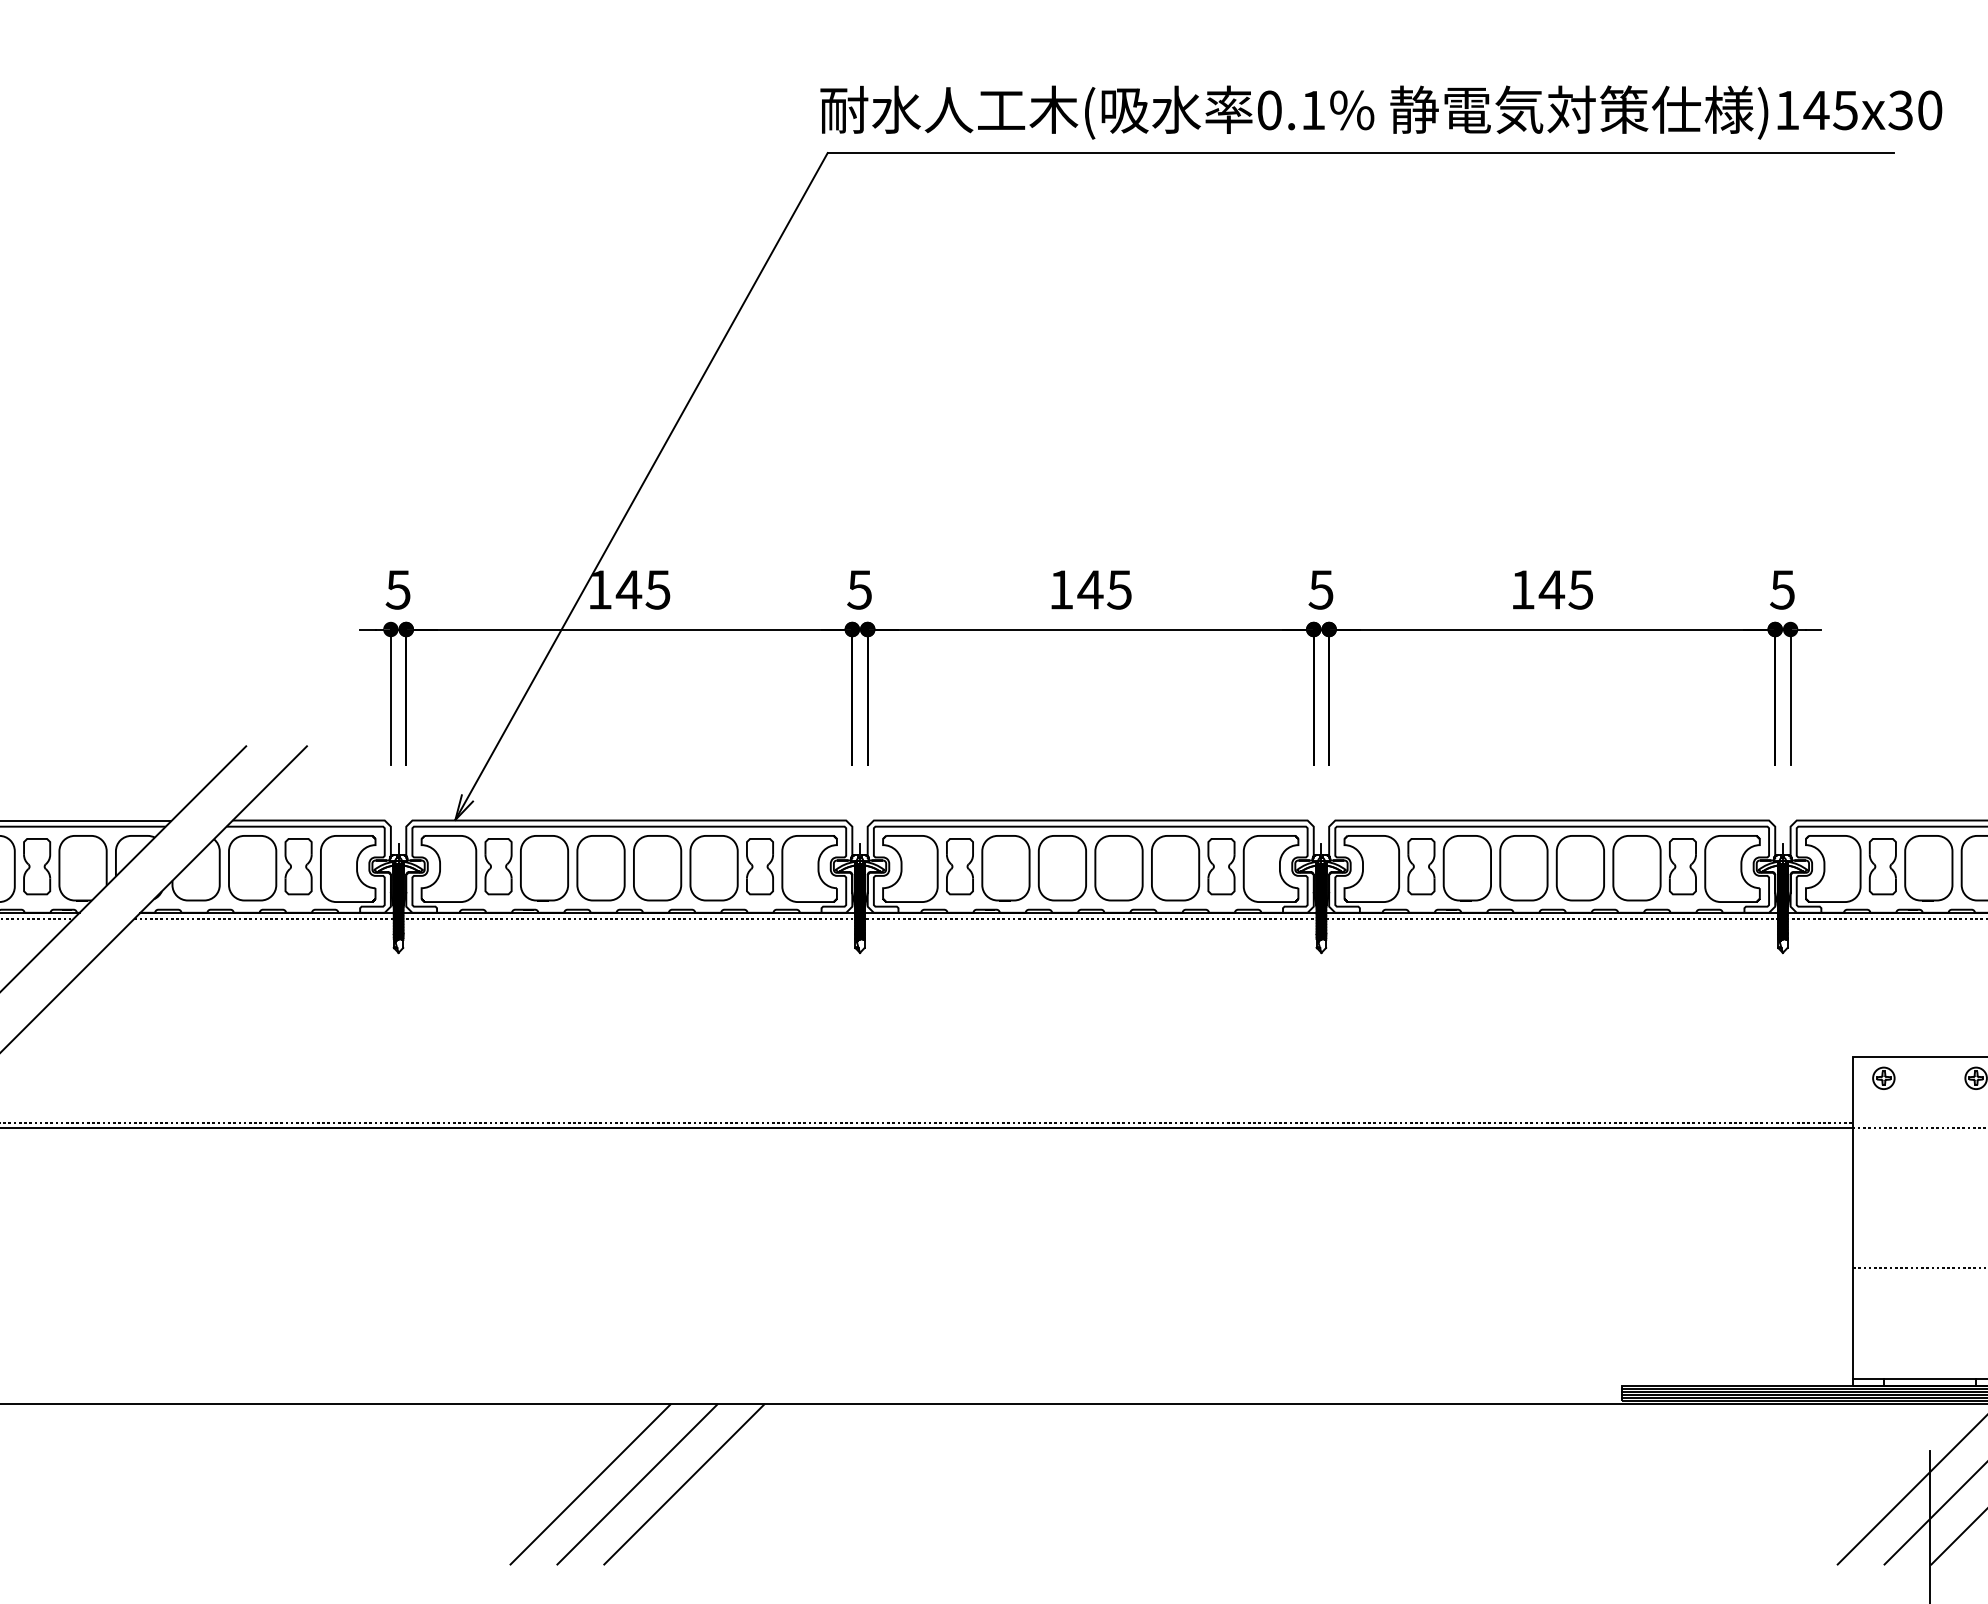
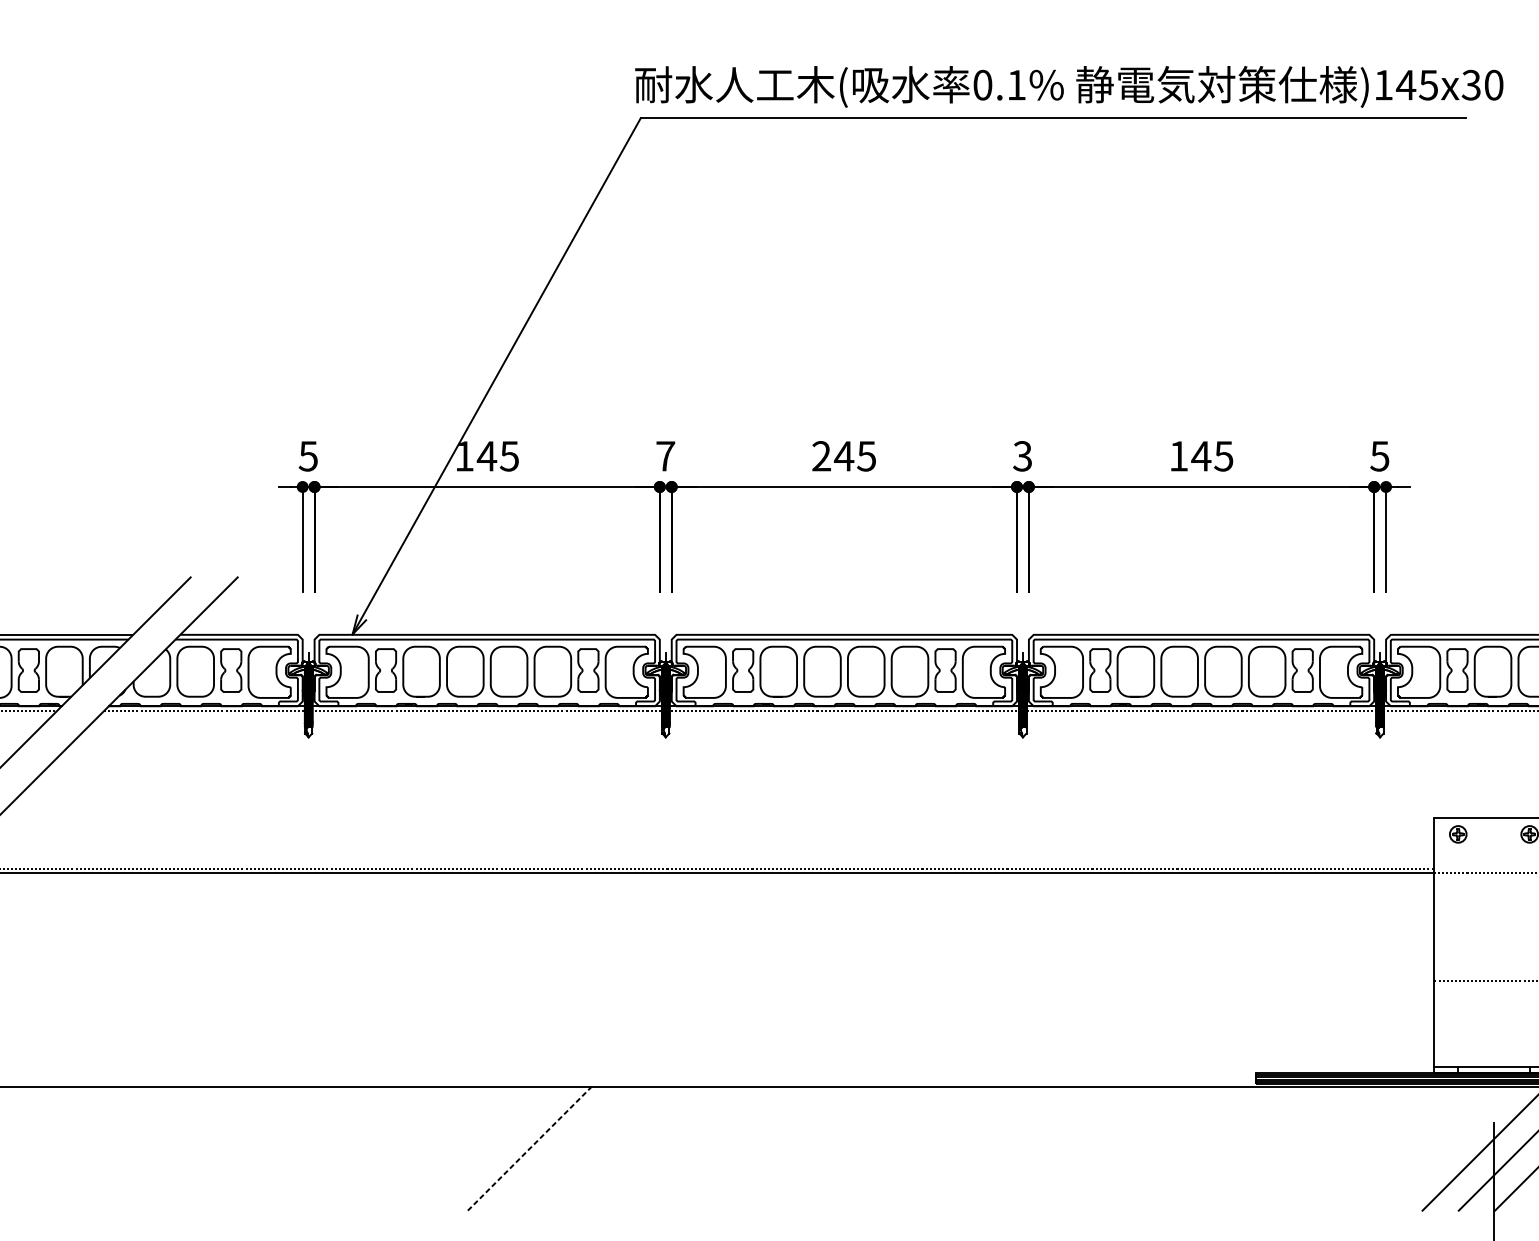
text: (859, 589) -> (665, 456), 5 -> 7
text: (1061, 589) -> (821, 456), 145 -> 245
text: (1321, 589) -> (1022, 456), 5 -> 3
line: (590, 1484) -> (457, 1148), removed
line: (637, 1484) -> (493, 1148), removed
line: (684, 1484) -> (529, 1148), solid -> dashed

